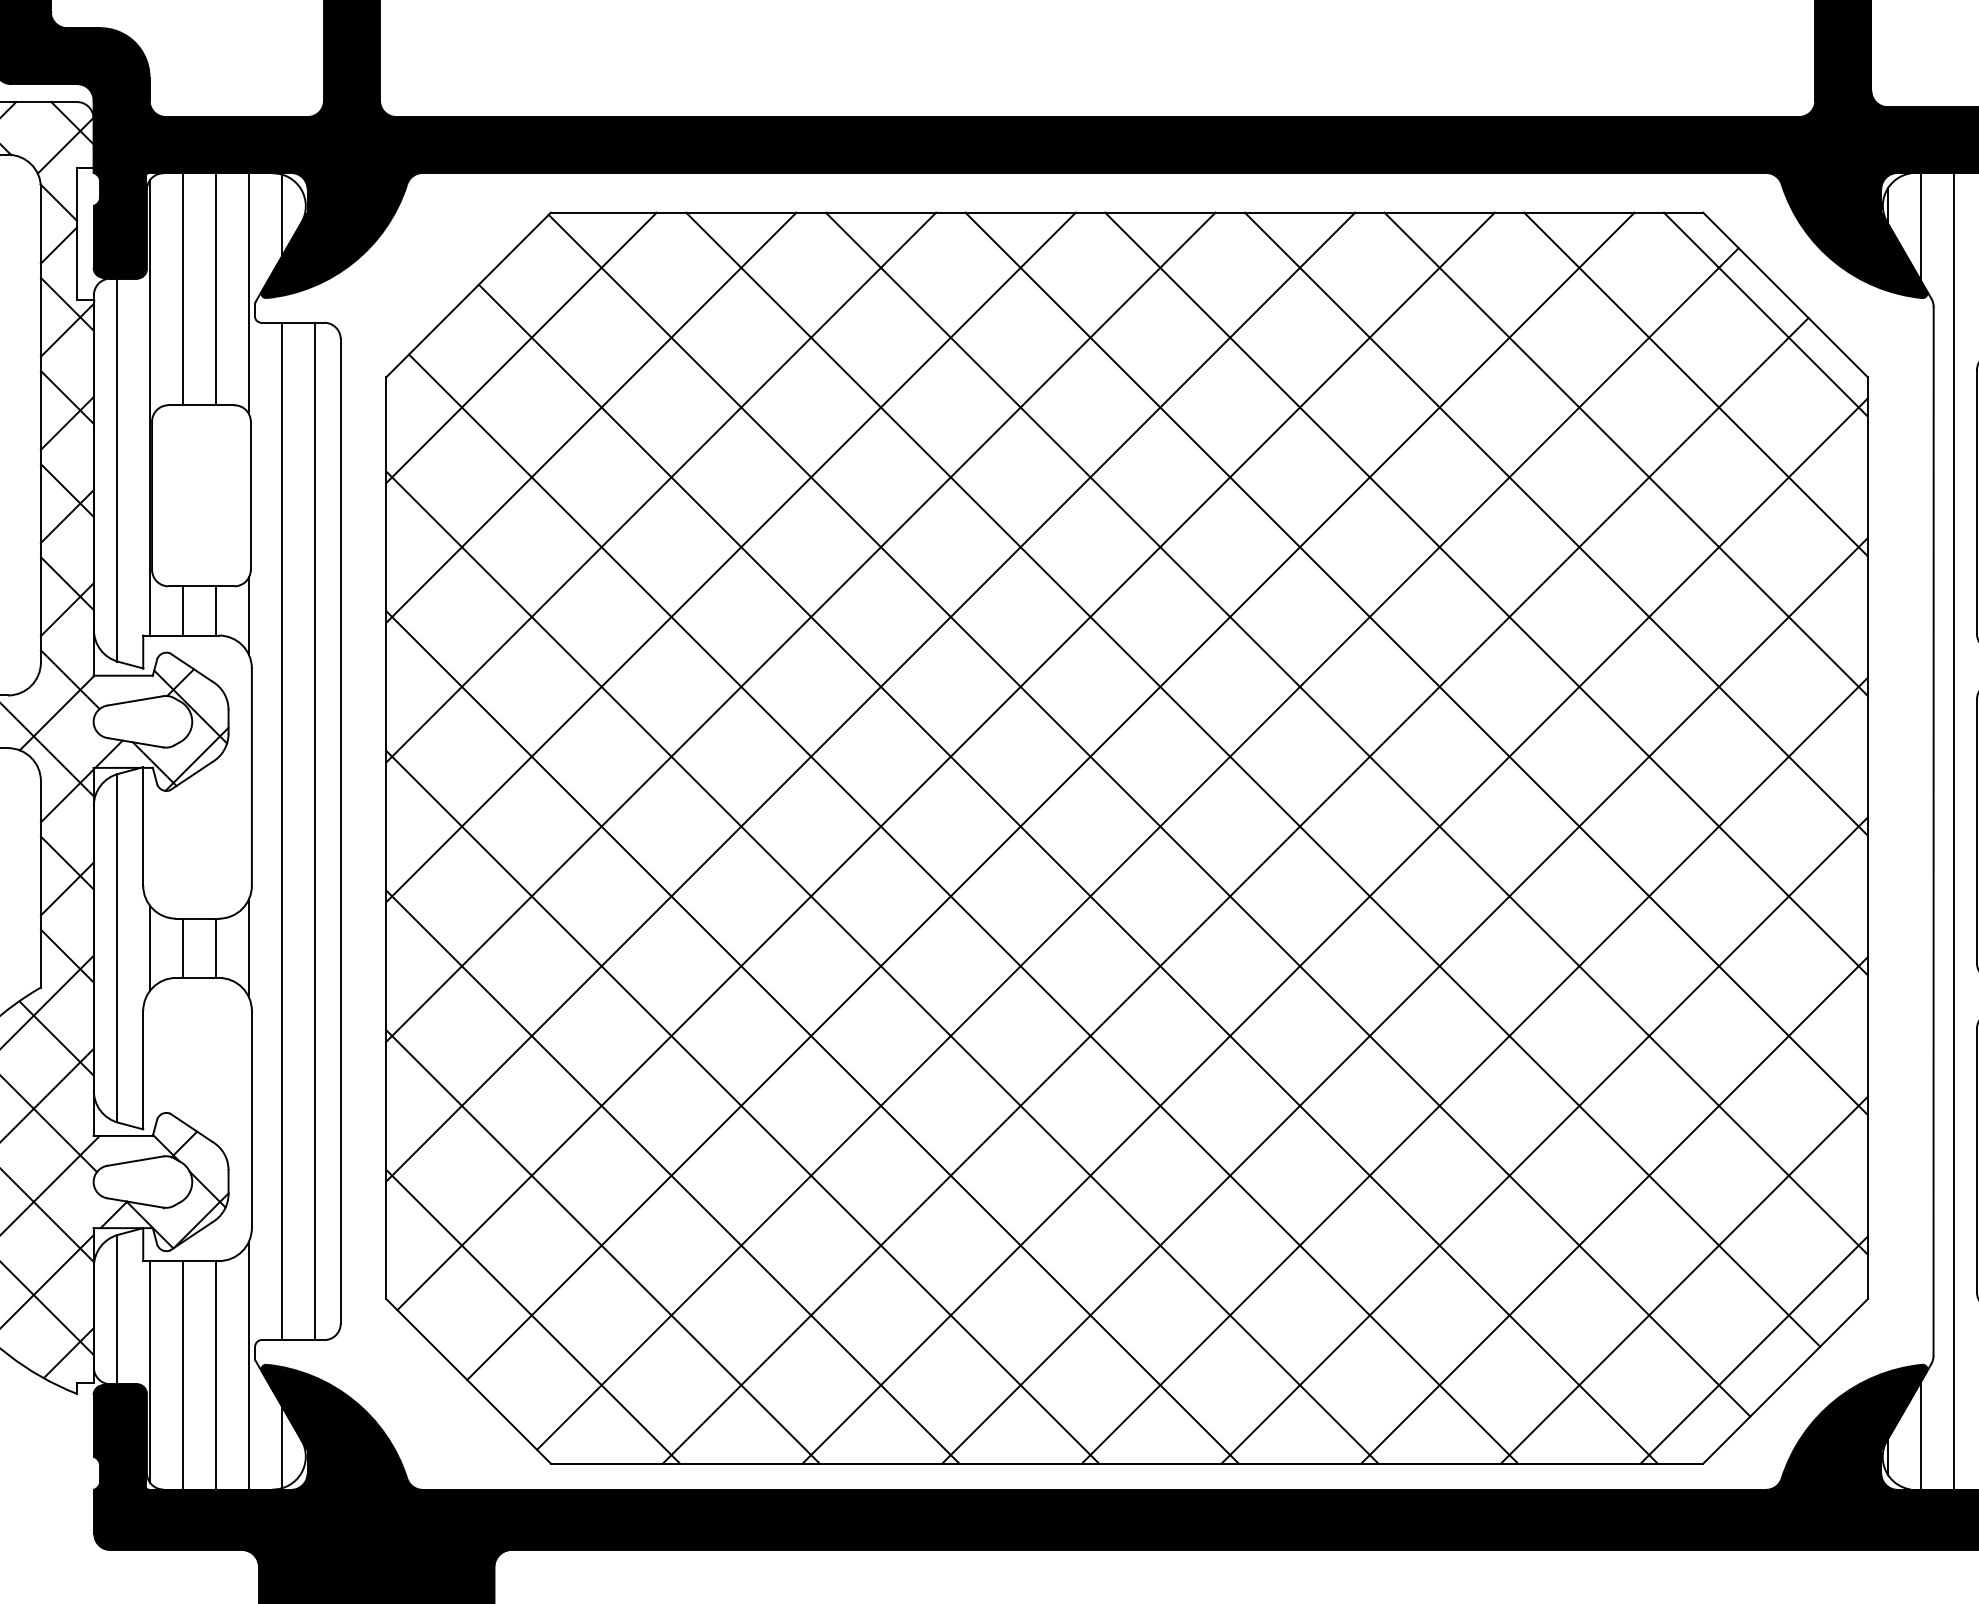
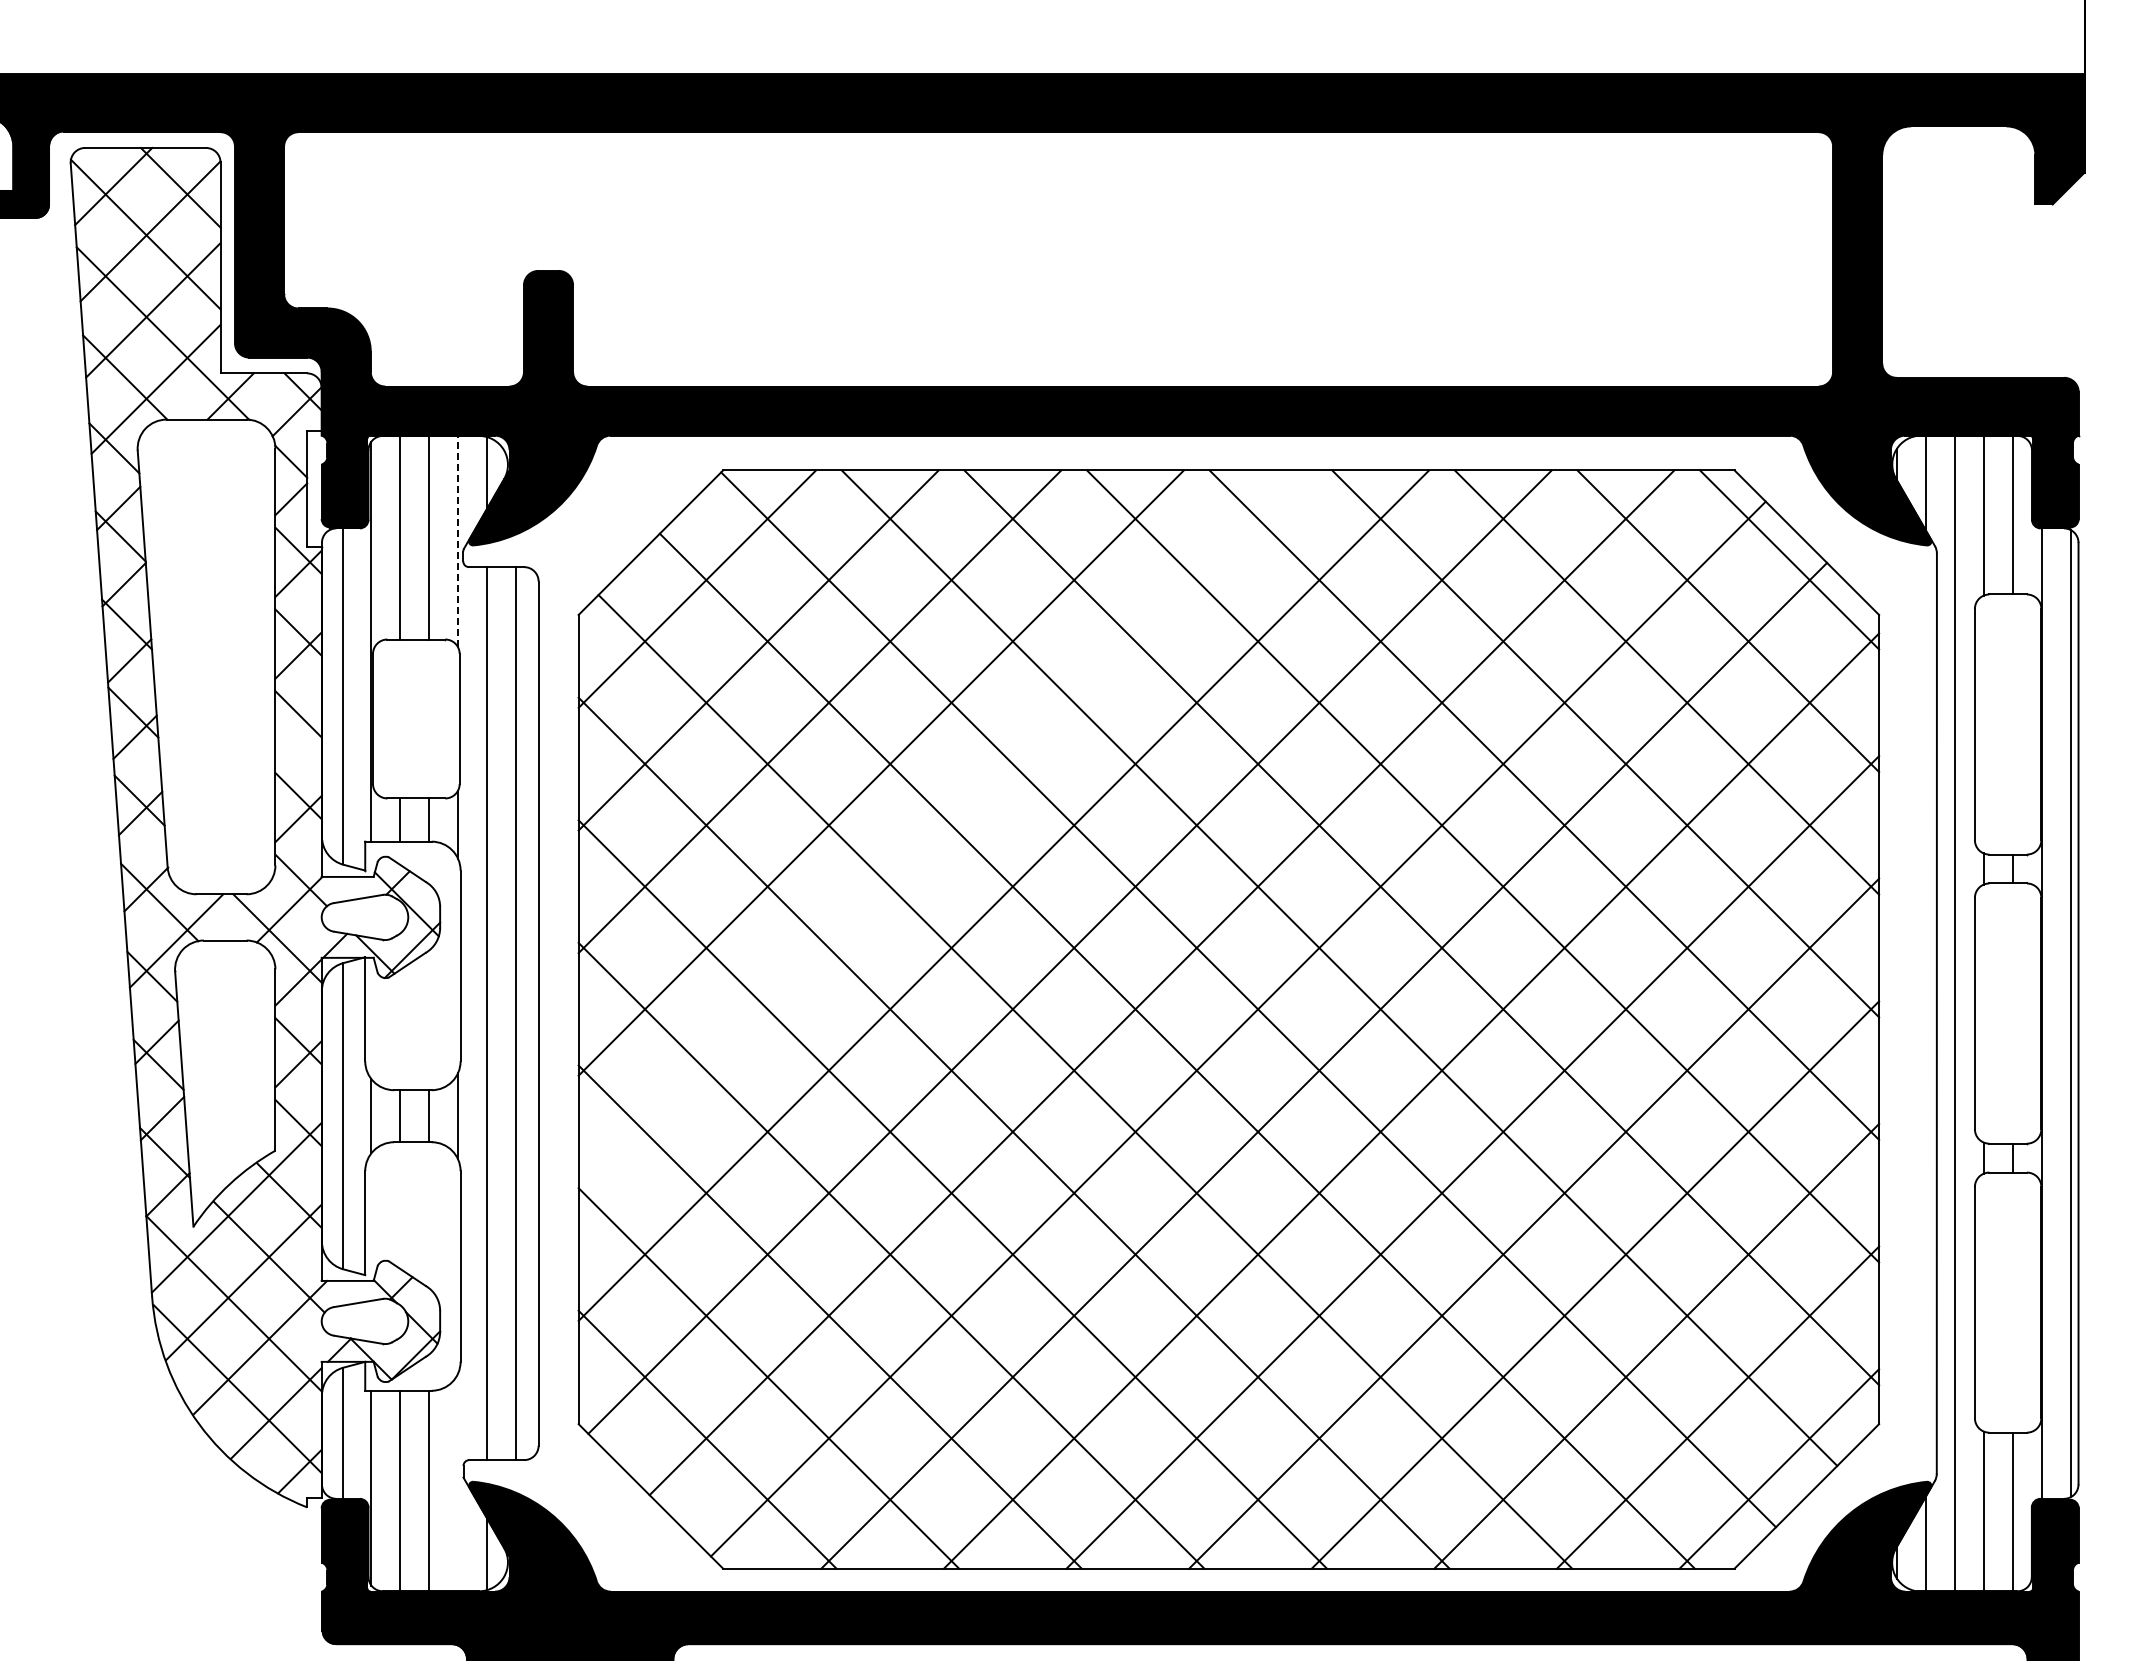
line: (249, 293) -> (458, 541), solid -> dashed
line: (67, 516) -> (298, 737), removed
line: (800, 627) -> (942, 834), removed
line: (249, 1365) -> (458, 1482), removed

